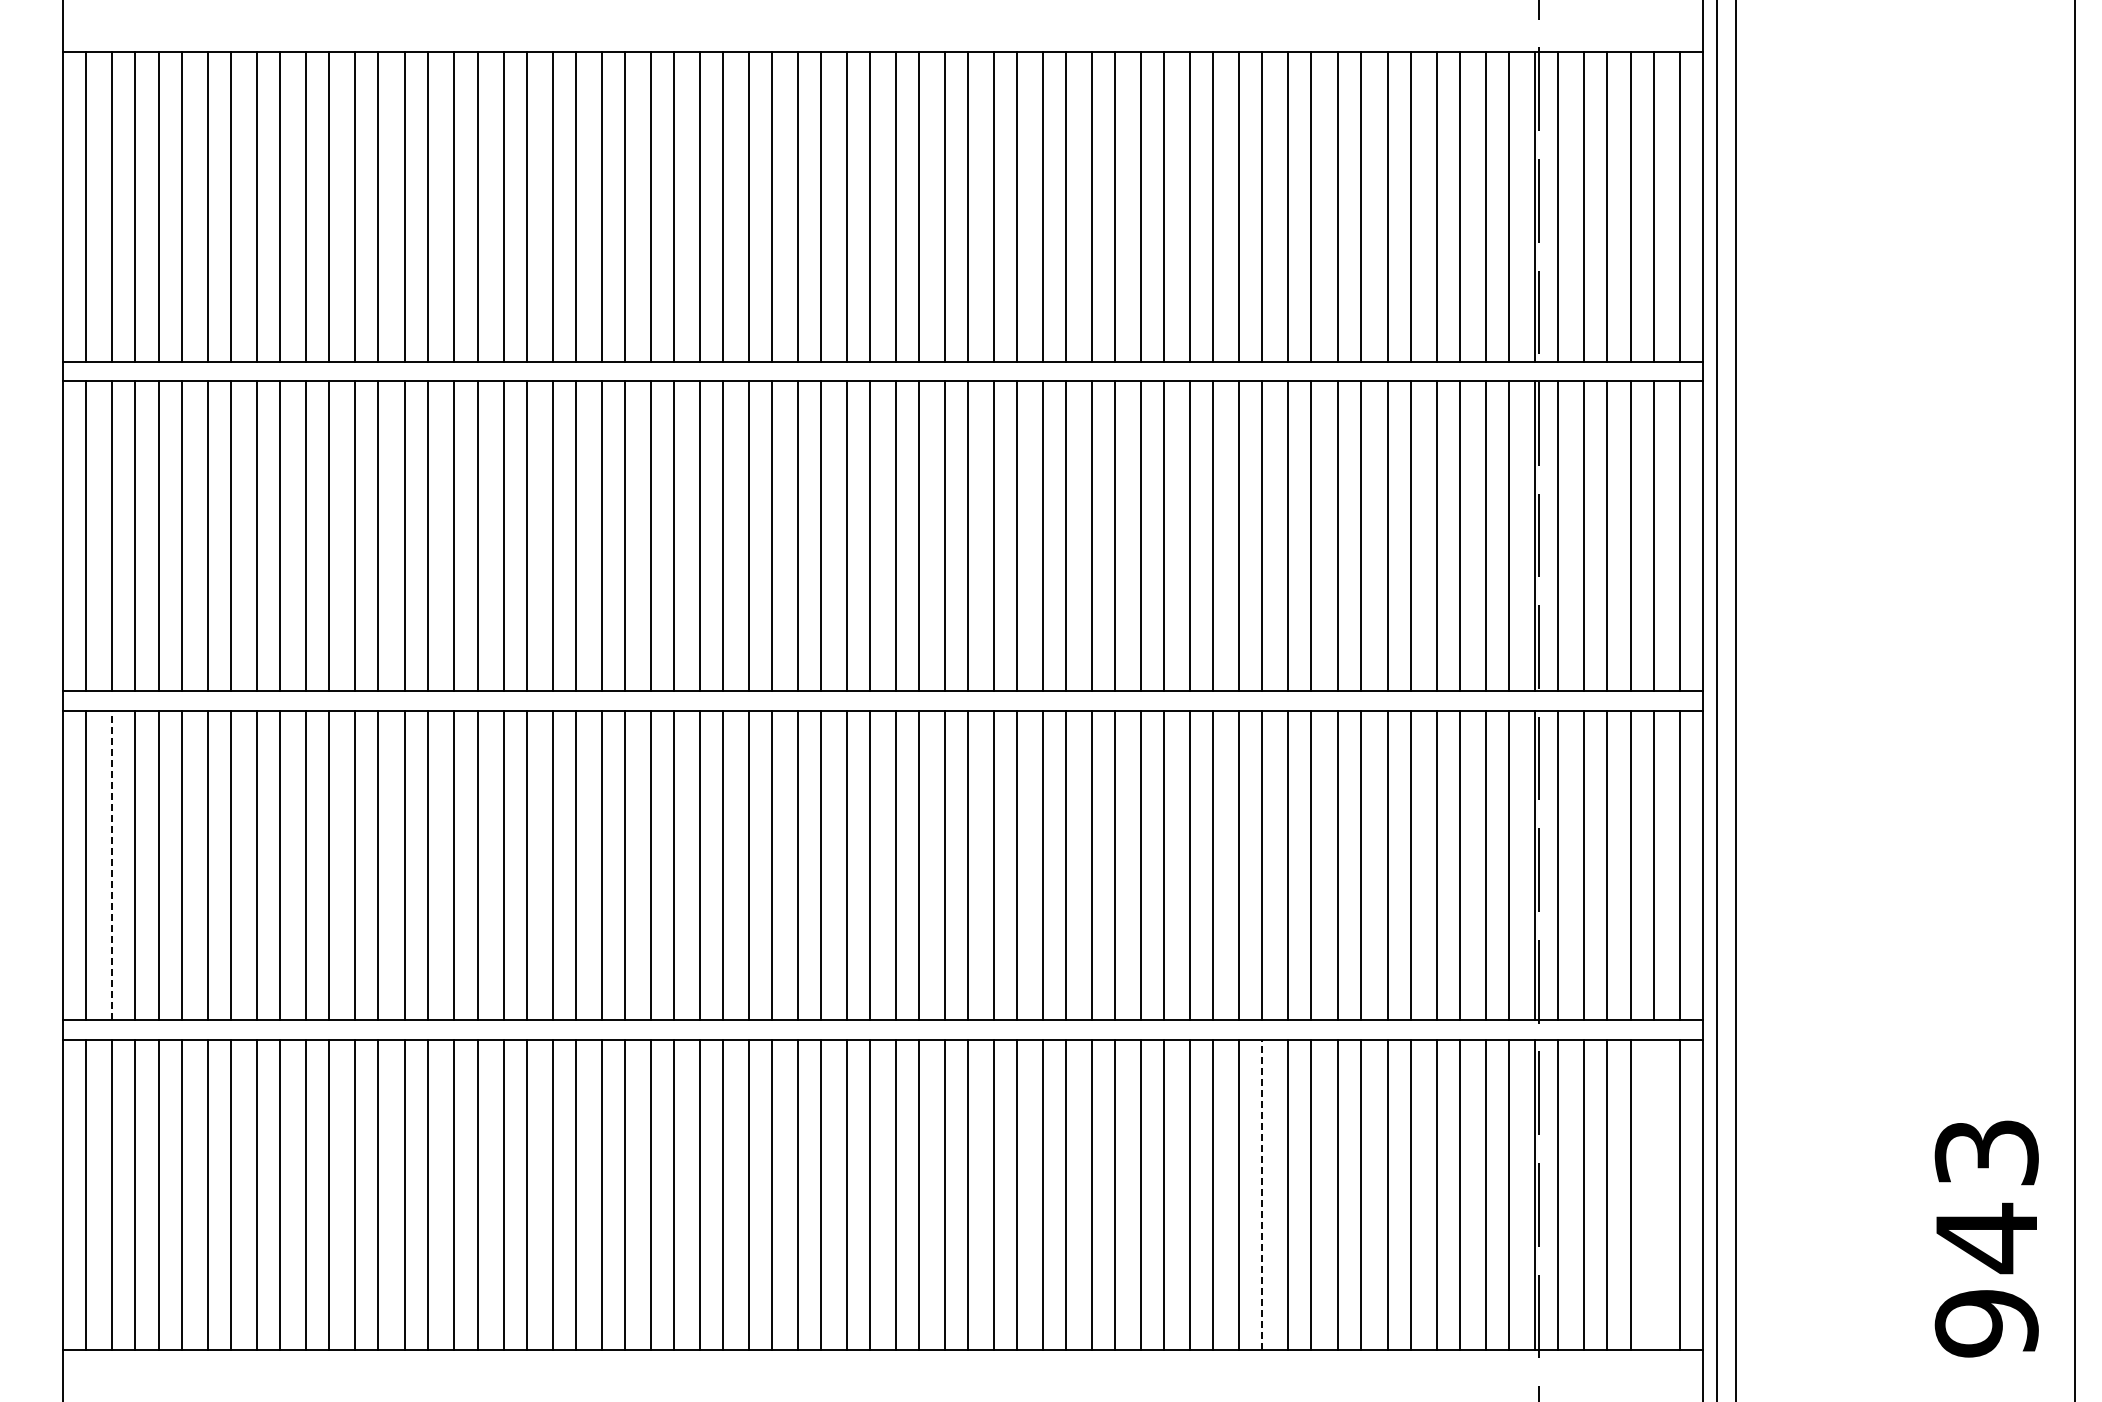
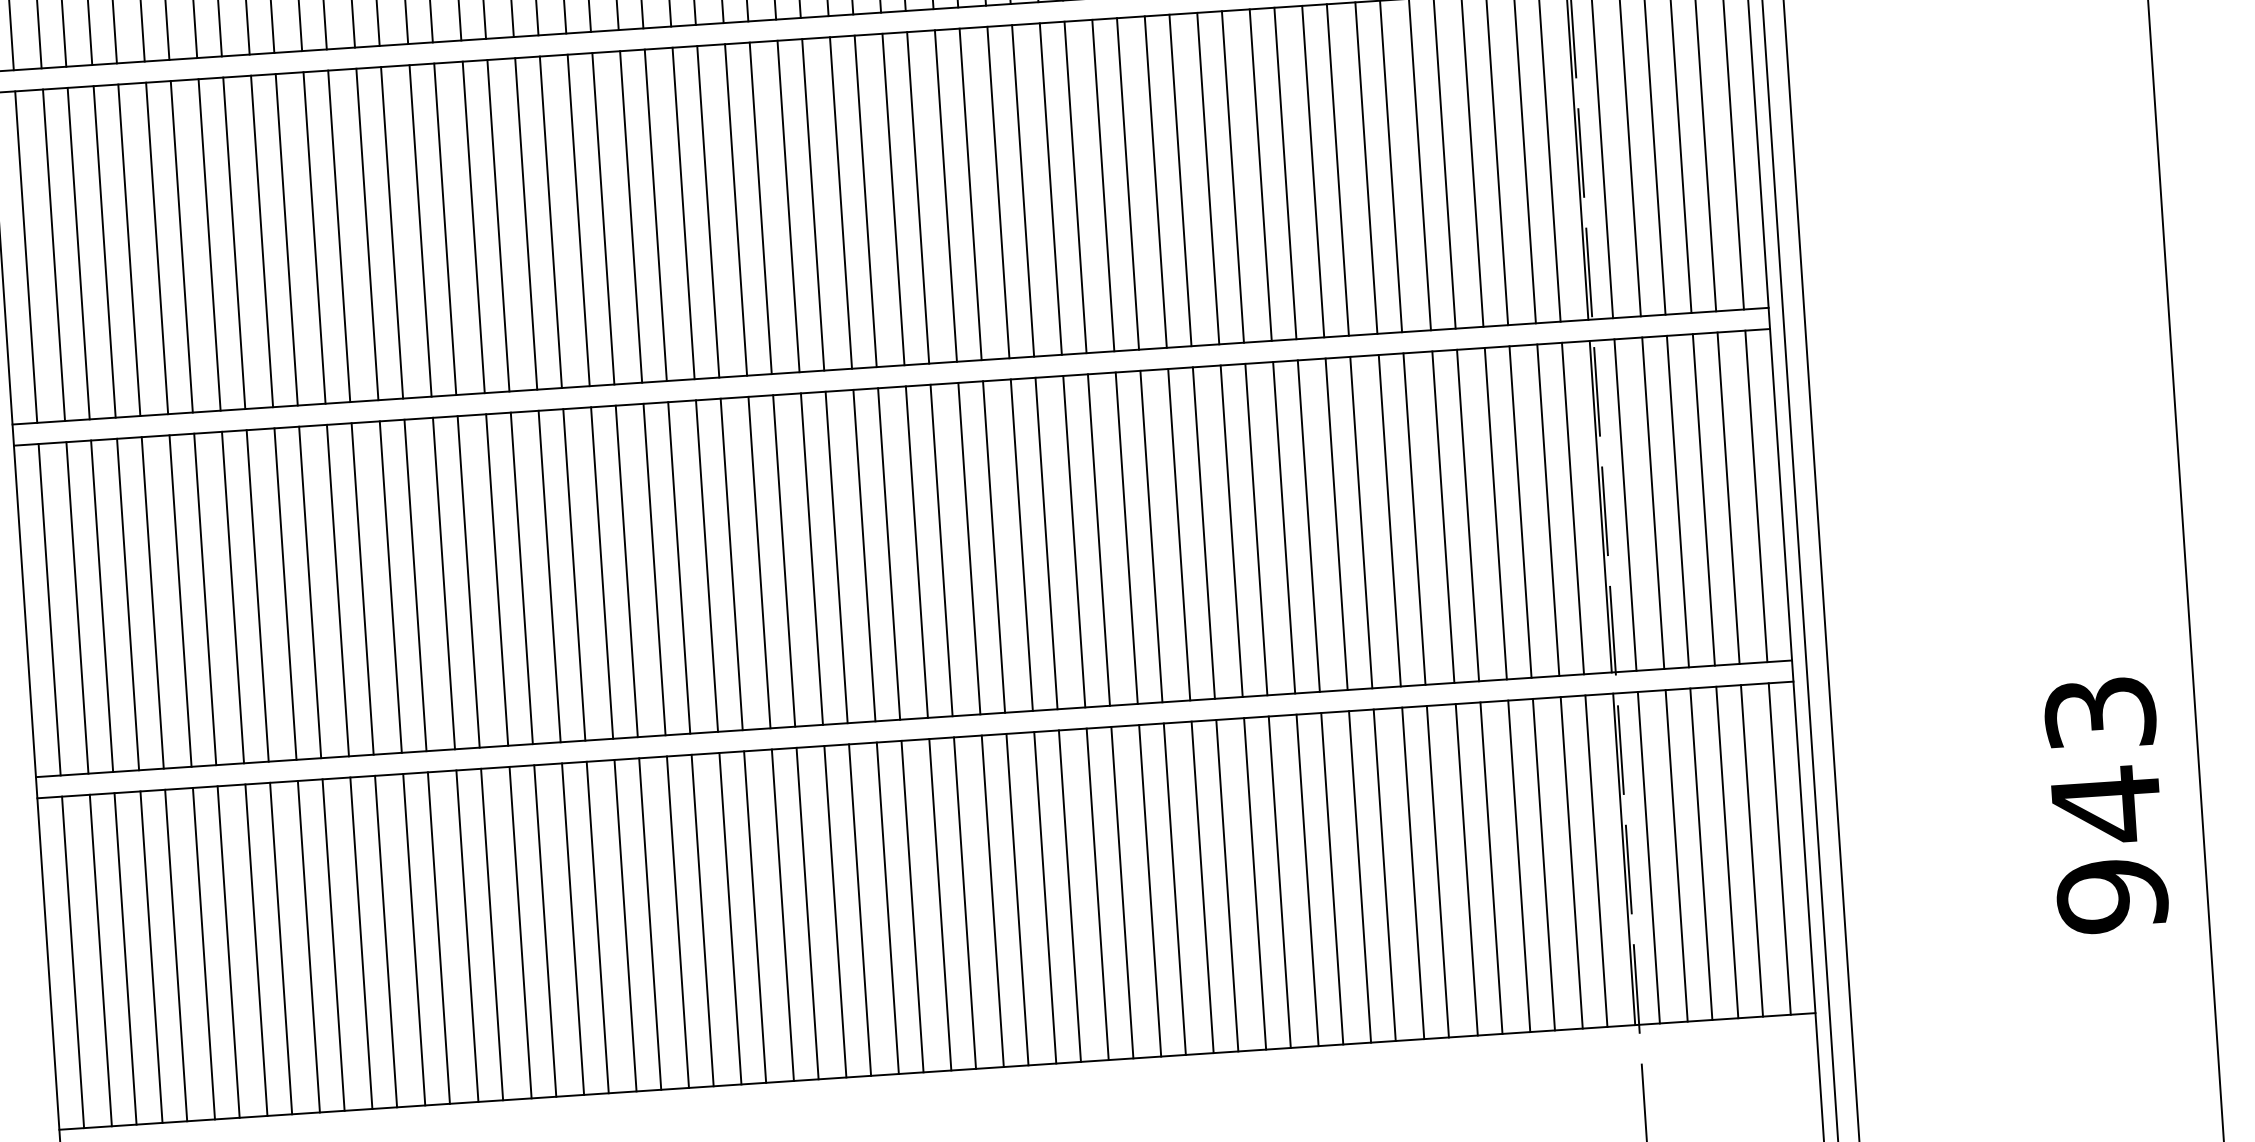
line: (112, 865) -> (77, 607), dashed -> solid
line: (1654, 1194) -> (1752, 850), added
line: (1262, 1195) -> (1332, 879), dashed -> solid
text: (1986, 1238) -> (2106, 805), moved

